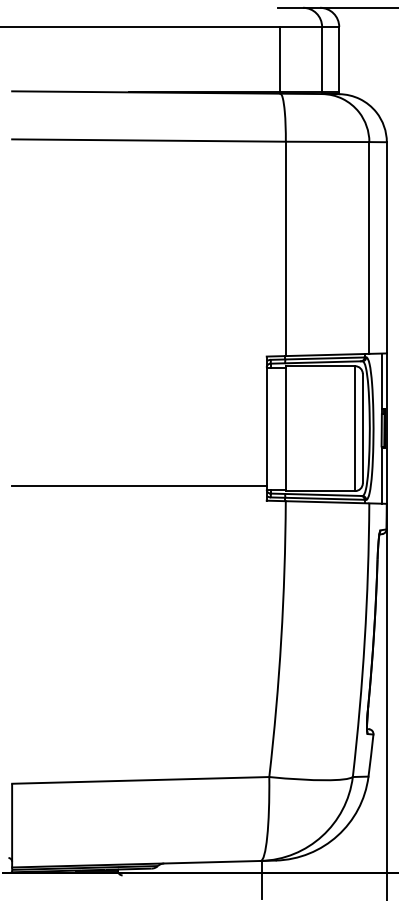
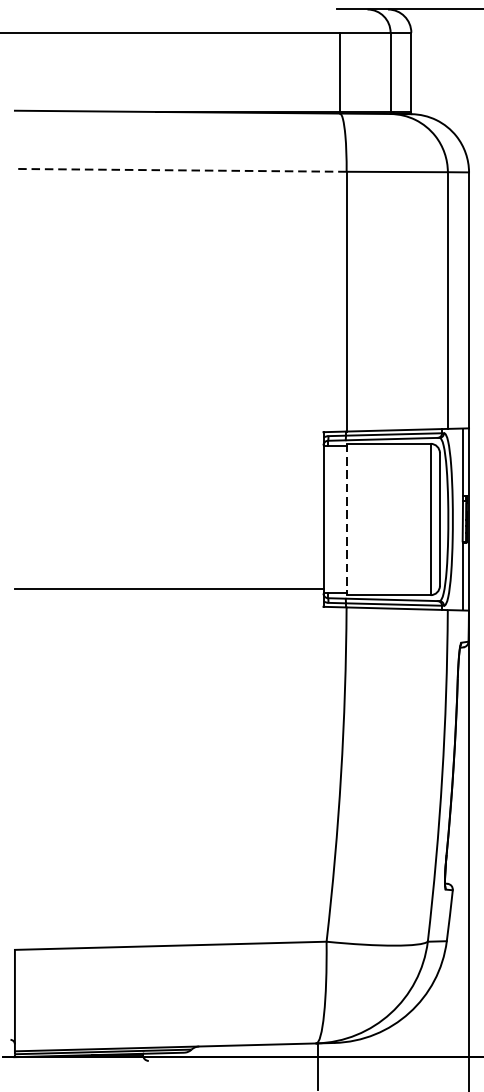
line: (148, 140) -> (180, 170), solid -> dashed
line: (285, 429) -> (346, 520), solid -> dashed

